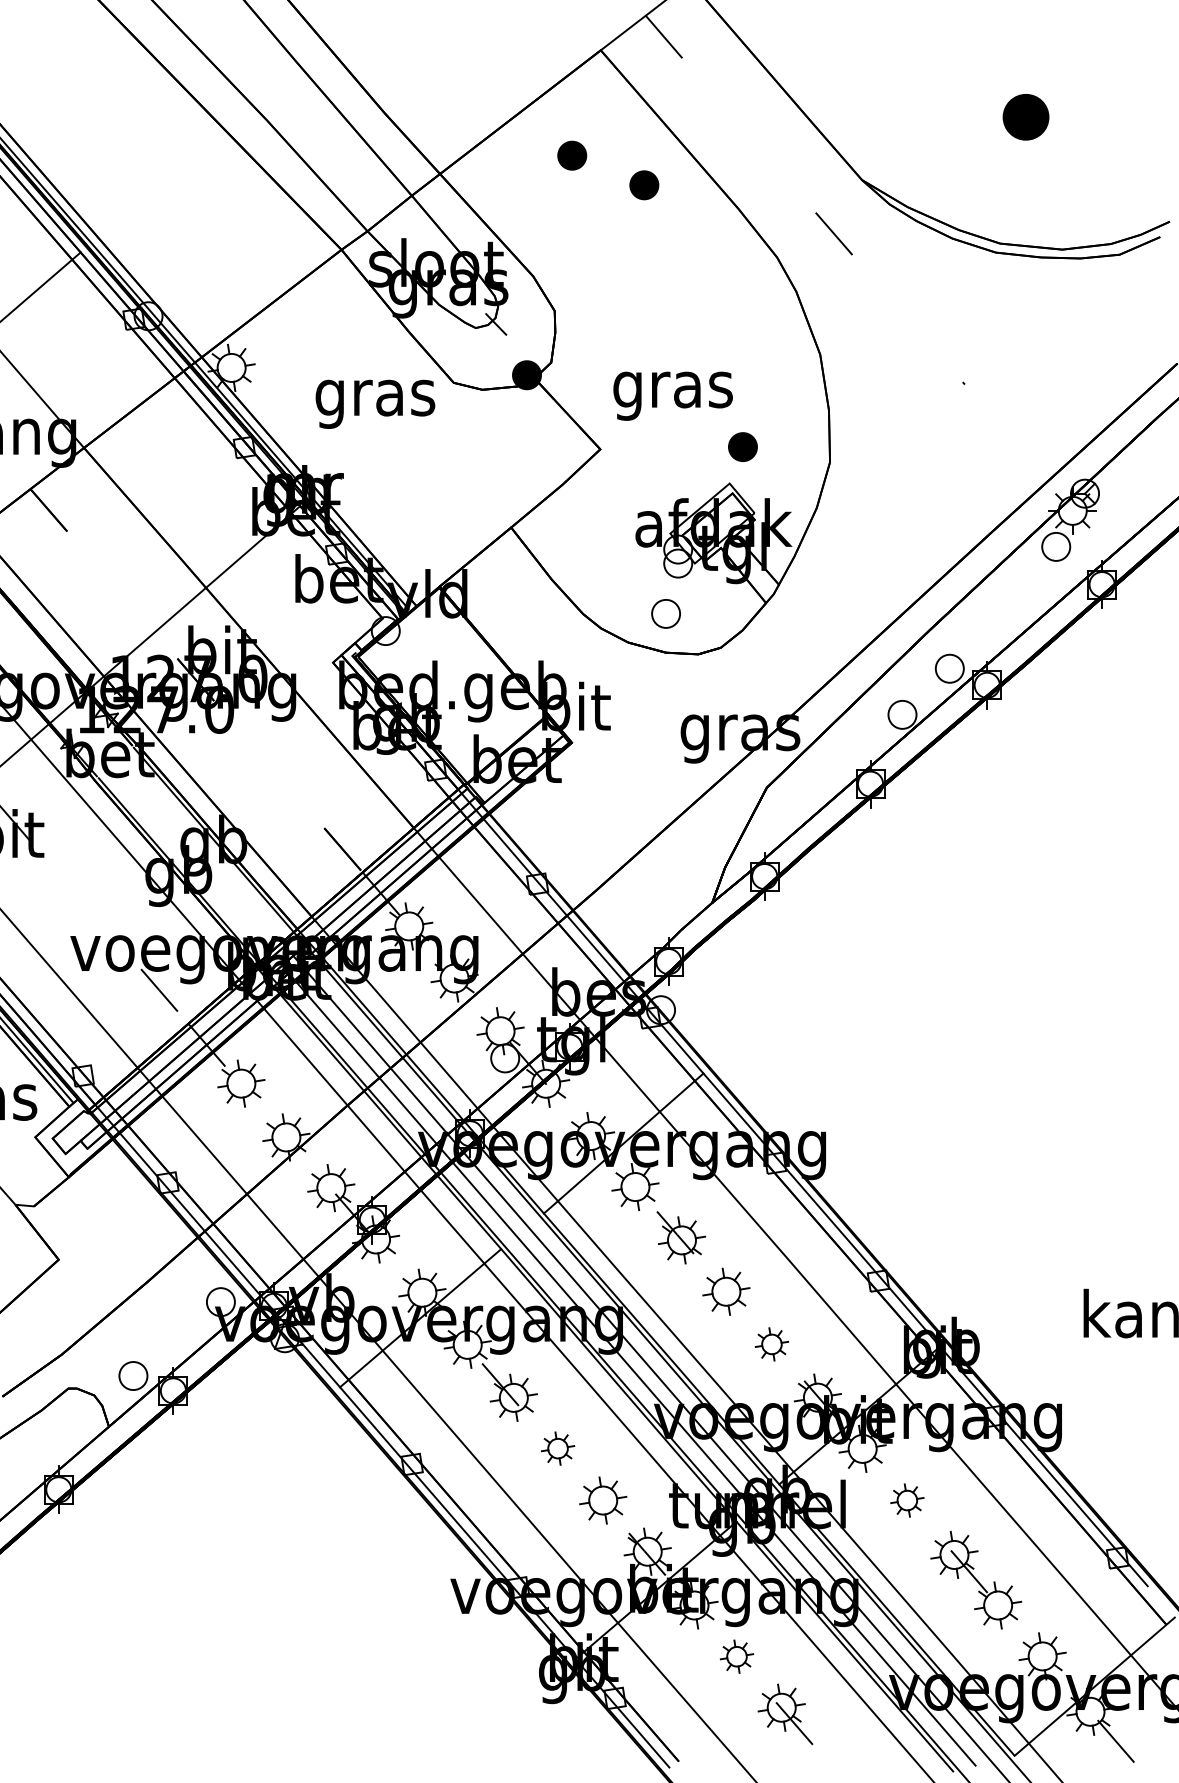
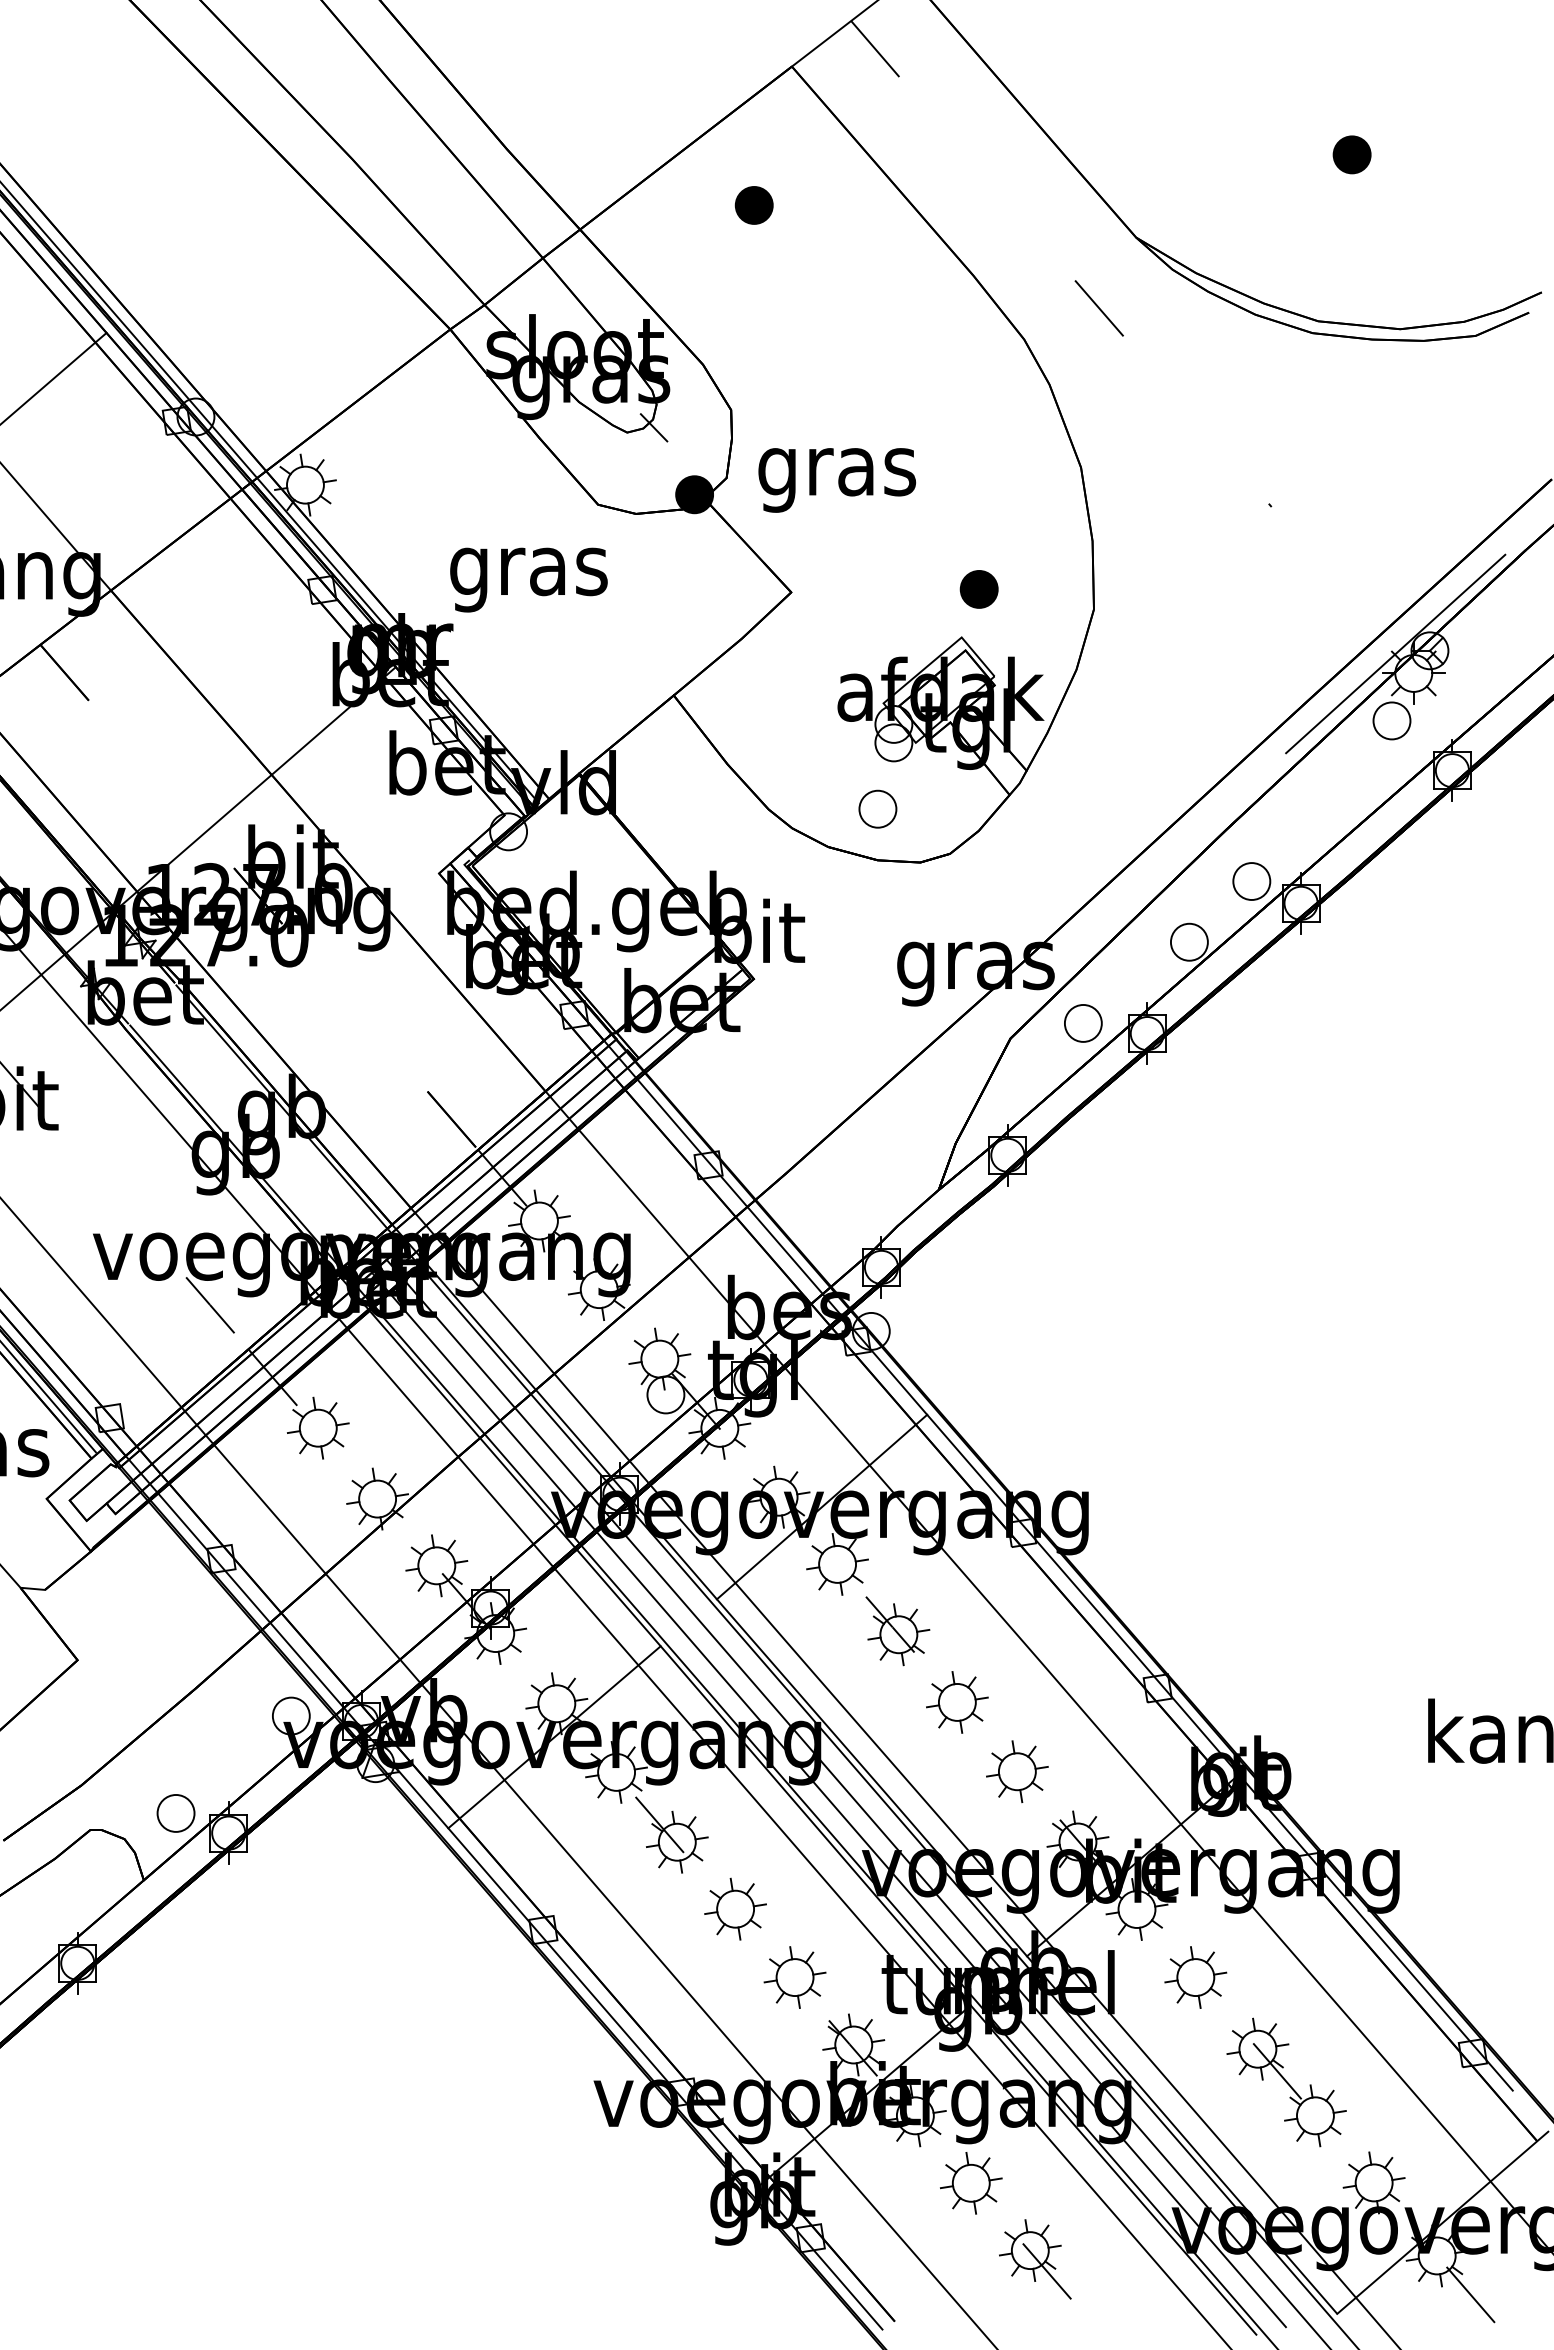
part: (1025, 117) -> (1351, 154), size x0.62
part: (643, 185) -> (848, 244), removed
text: (673, 396) -> (837, 480), moved
text: (375, 403) -> (528, 579), moved
line: (1058, 495) -> (1395, 653), added
part: (822, 776) -> (1083, 1023), added
part: (772, 1344) -> (1017, 1771), size x1.43
part: (558, 1448) -> (735, 1908), size x1.43
part: (907, 1500) -> (1195, 1977), size x1.43
part: (737, 1656) -> (971, 2183), size x1.43

